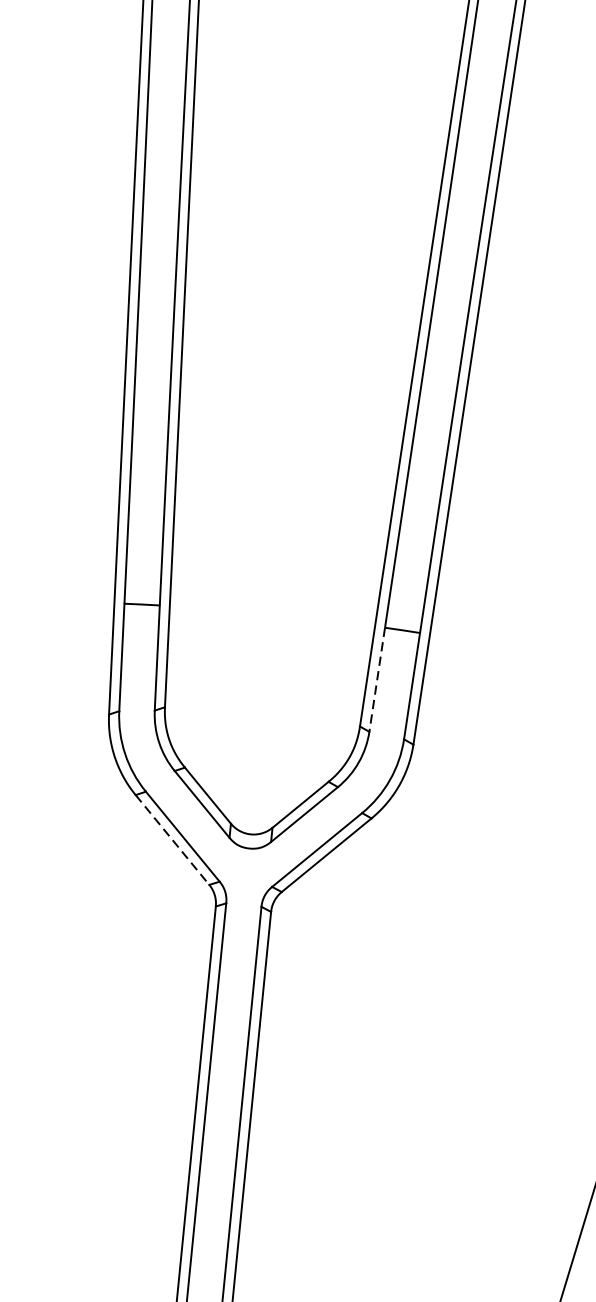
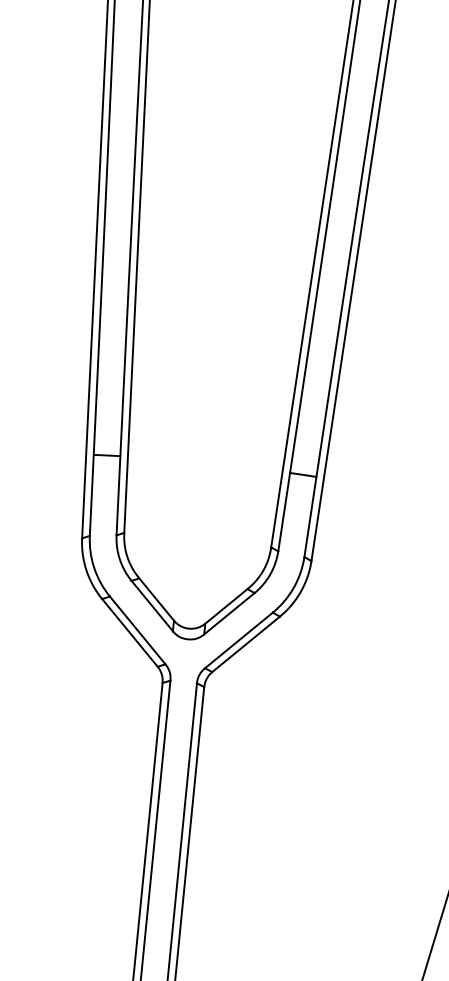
line: (377, 680) -> (284, 512), dashed -> solid
line: (171, 839) -> (129, 632), dashed -> solid

